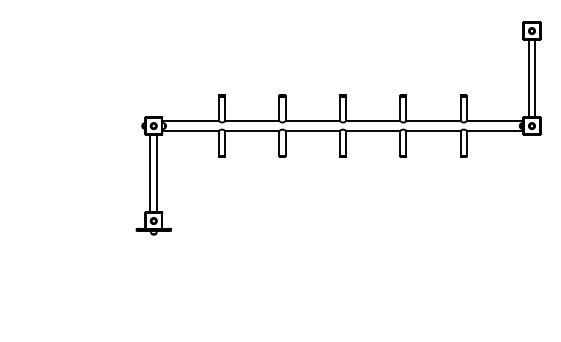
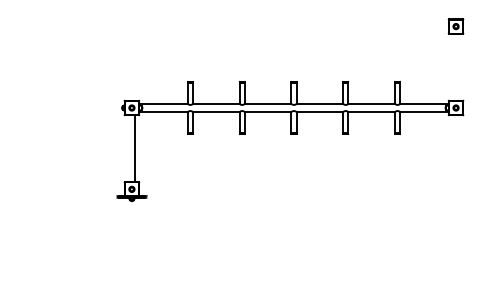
line: (529, 78) -> (453, 67), removed
line: (536, 78) -> (459, 67), removed
line: (149, 173) -> (128, 148), removed

